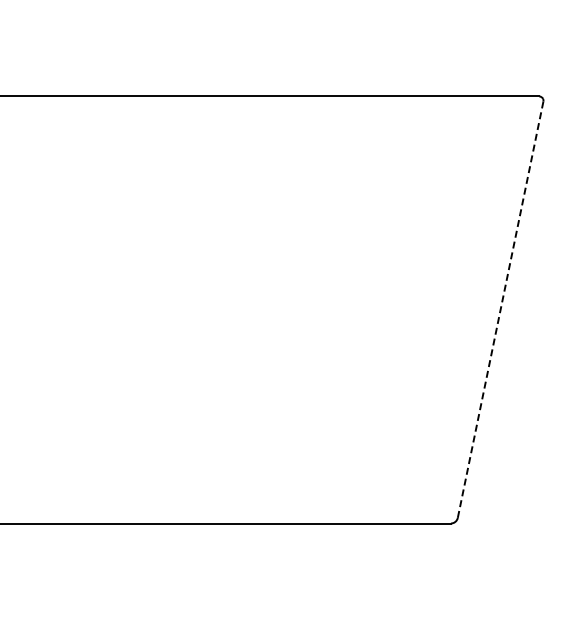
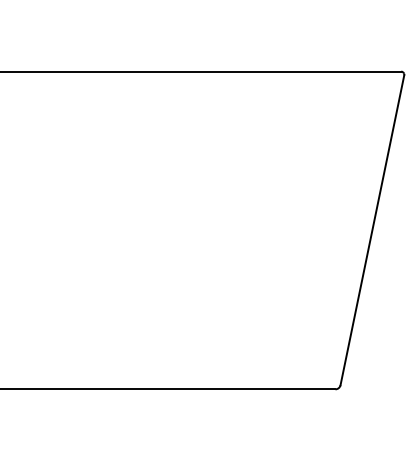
line: (500, 309) -> (372, 230), dashed -> solid

